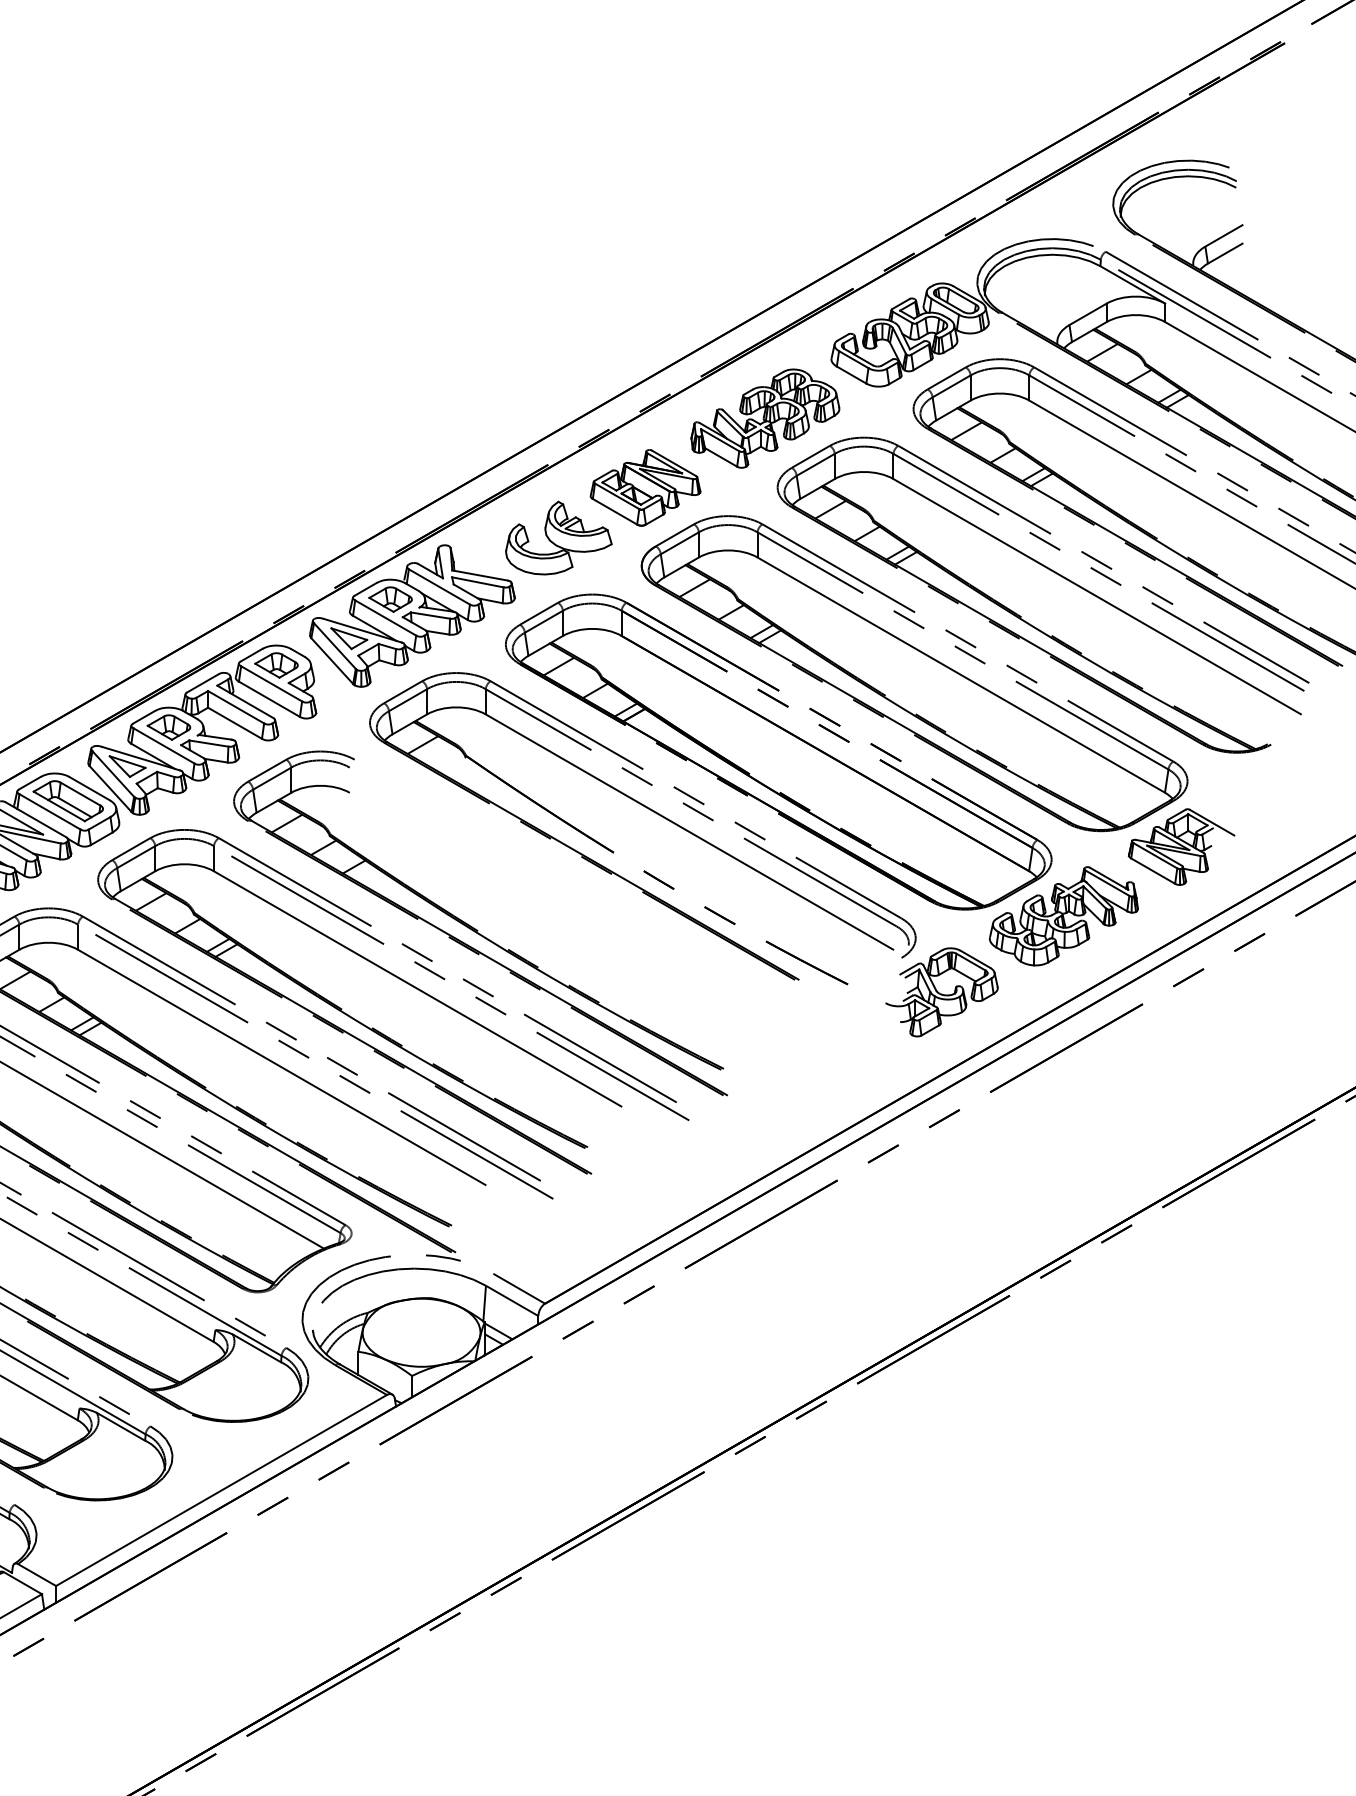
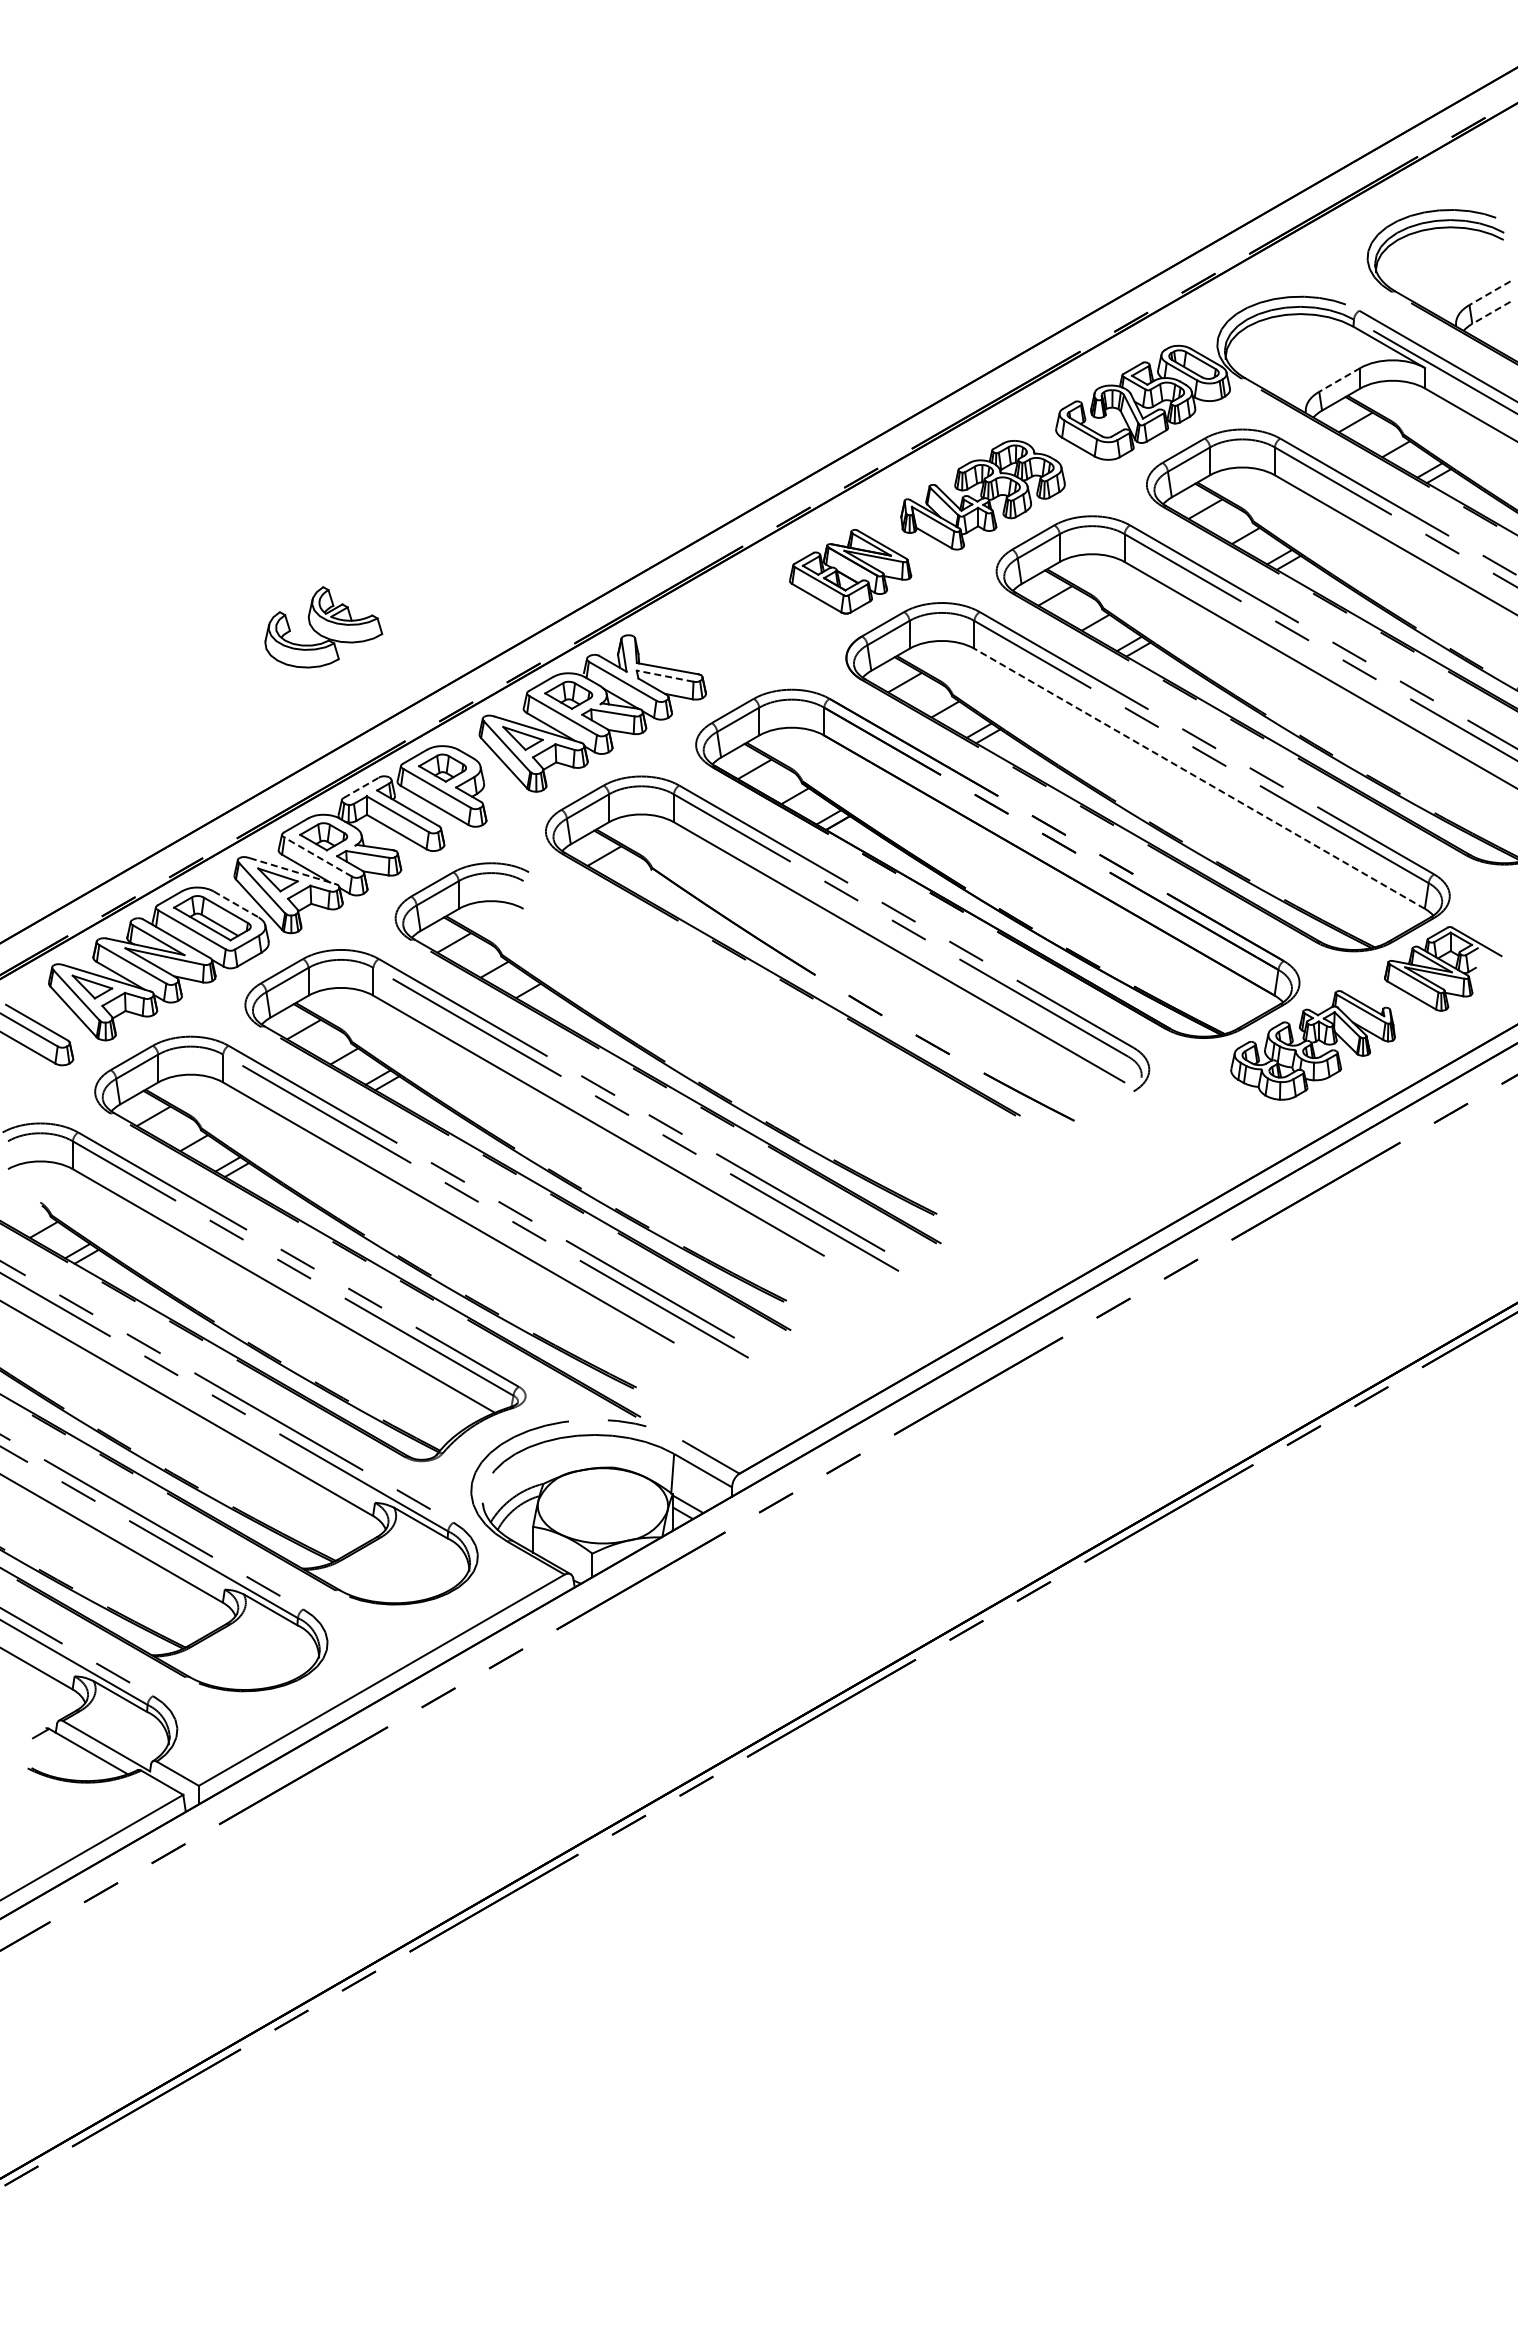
line: (1224, 236) -> (1490, 293), solid -> dashed
line: (1225, 254) -> (1491, 313), solid -> dashed
line: (1087, 313) -> (1339, 379), solid -> dashed
part: (558, 538) -> (323, 627), moved
line: (478, 582) -> (665, 676), solid -> dashed
line: (961, 674) -> (1199, 778), solid -> dashed
line: (203, 683) -> (361, 787), solid -> dashed
line: (164, 746) -> (318, 857), solid -> dashed
line: (140, 758) -> (292, 871), solid -> dashed
line: (90, 788) -> (236, 904), solid -> dashed
part: (941, 992) -> (1177, 1129), removed

